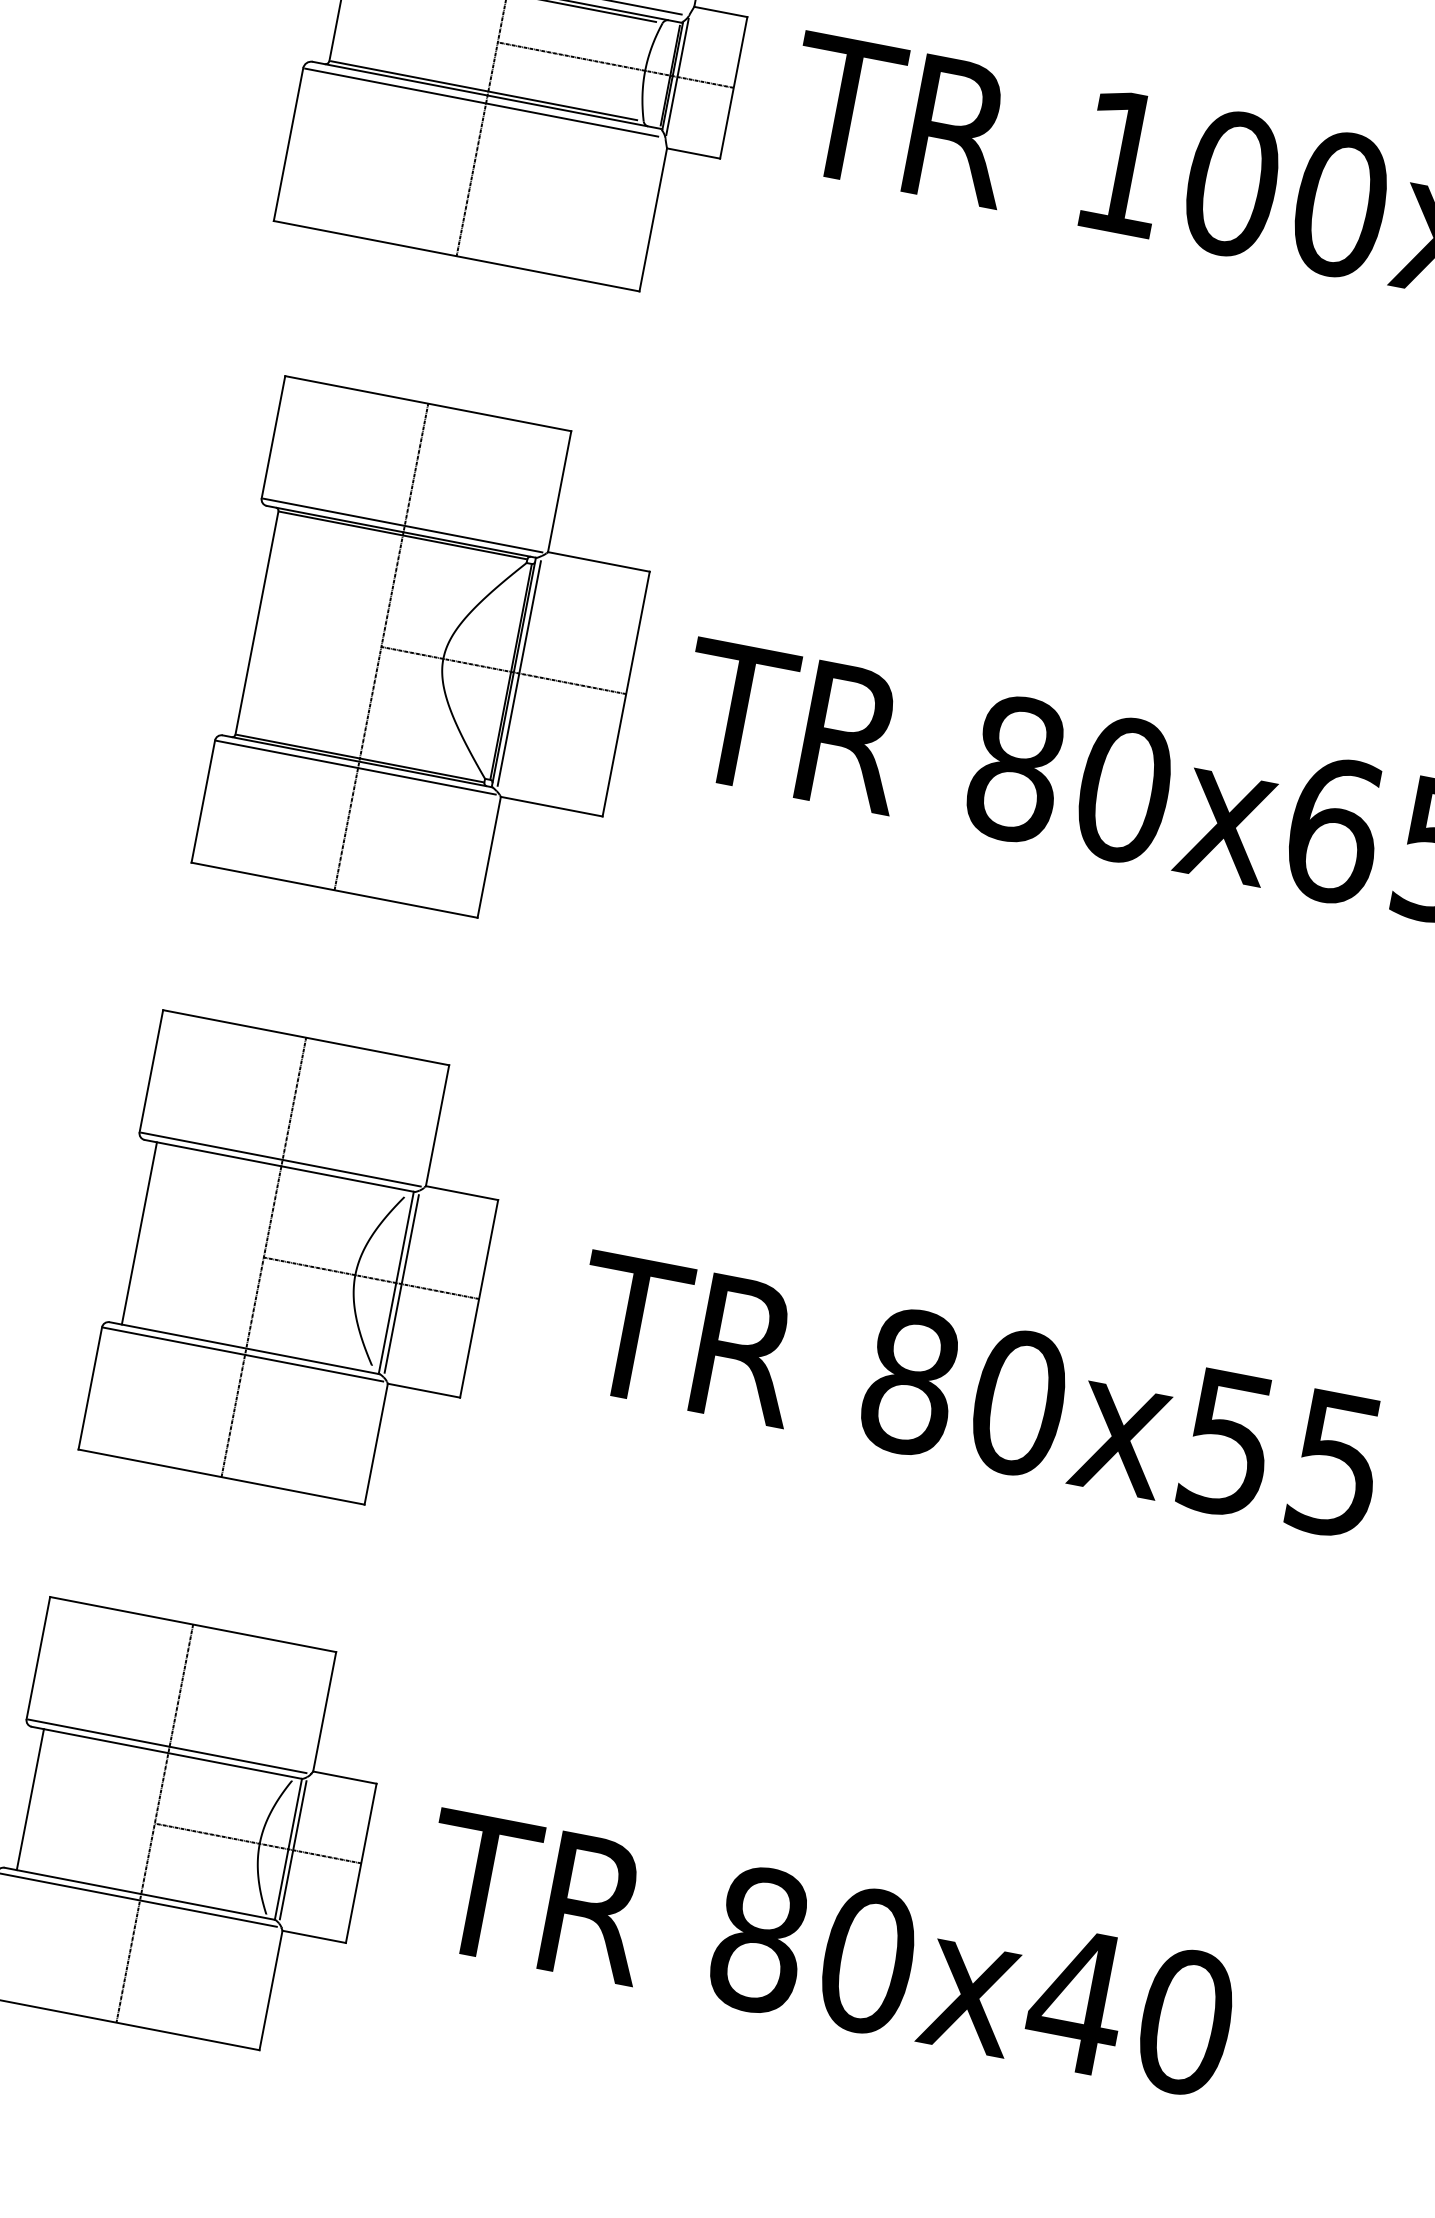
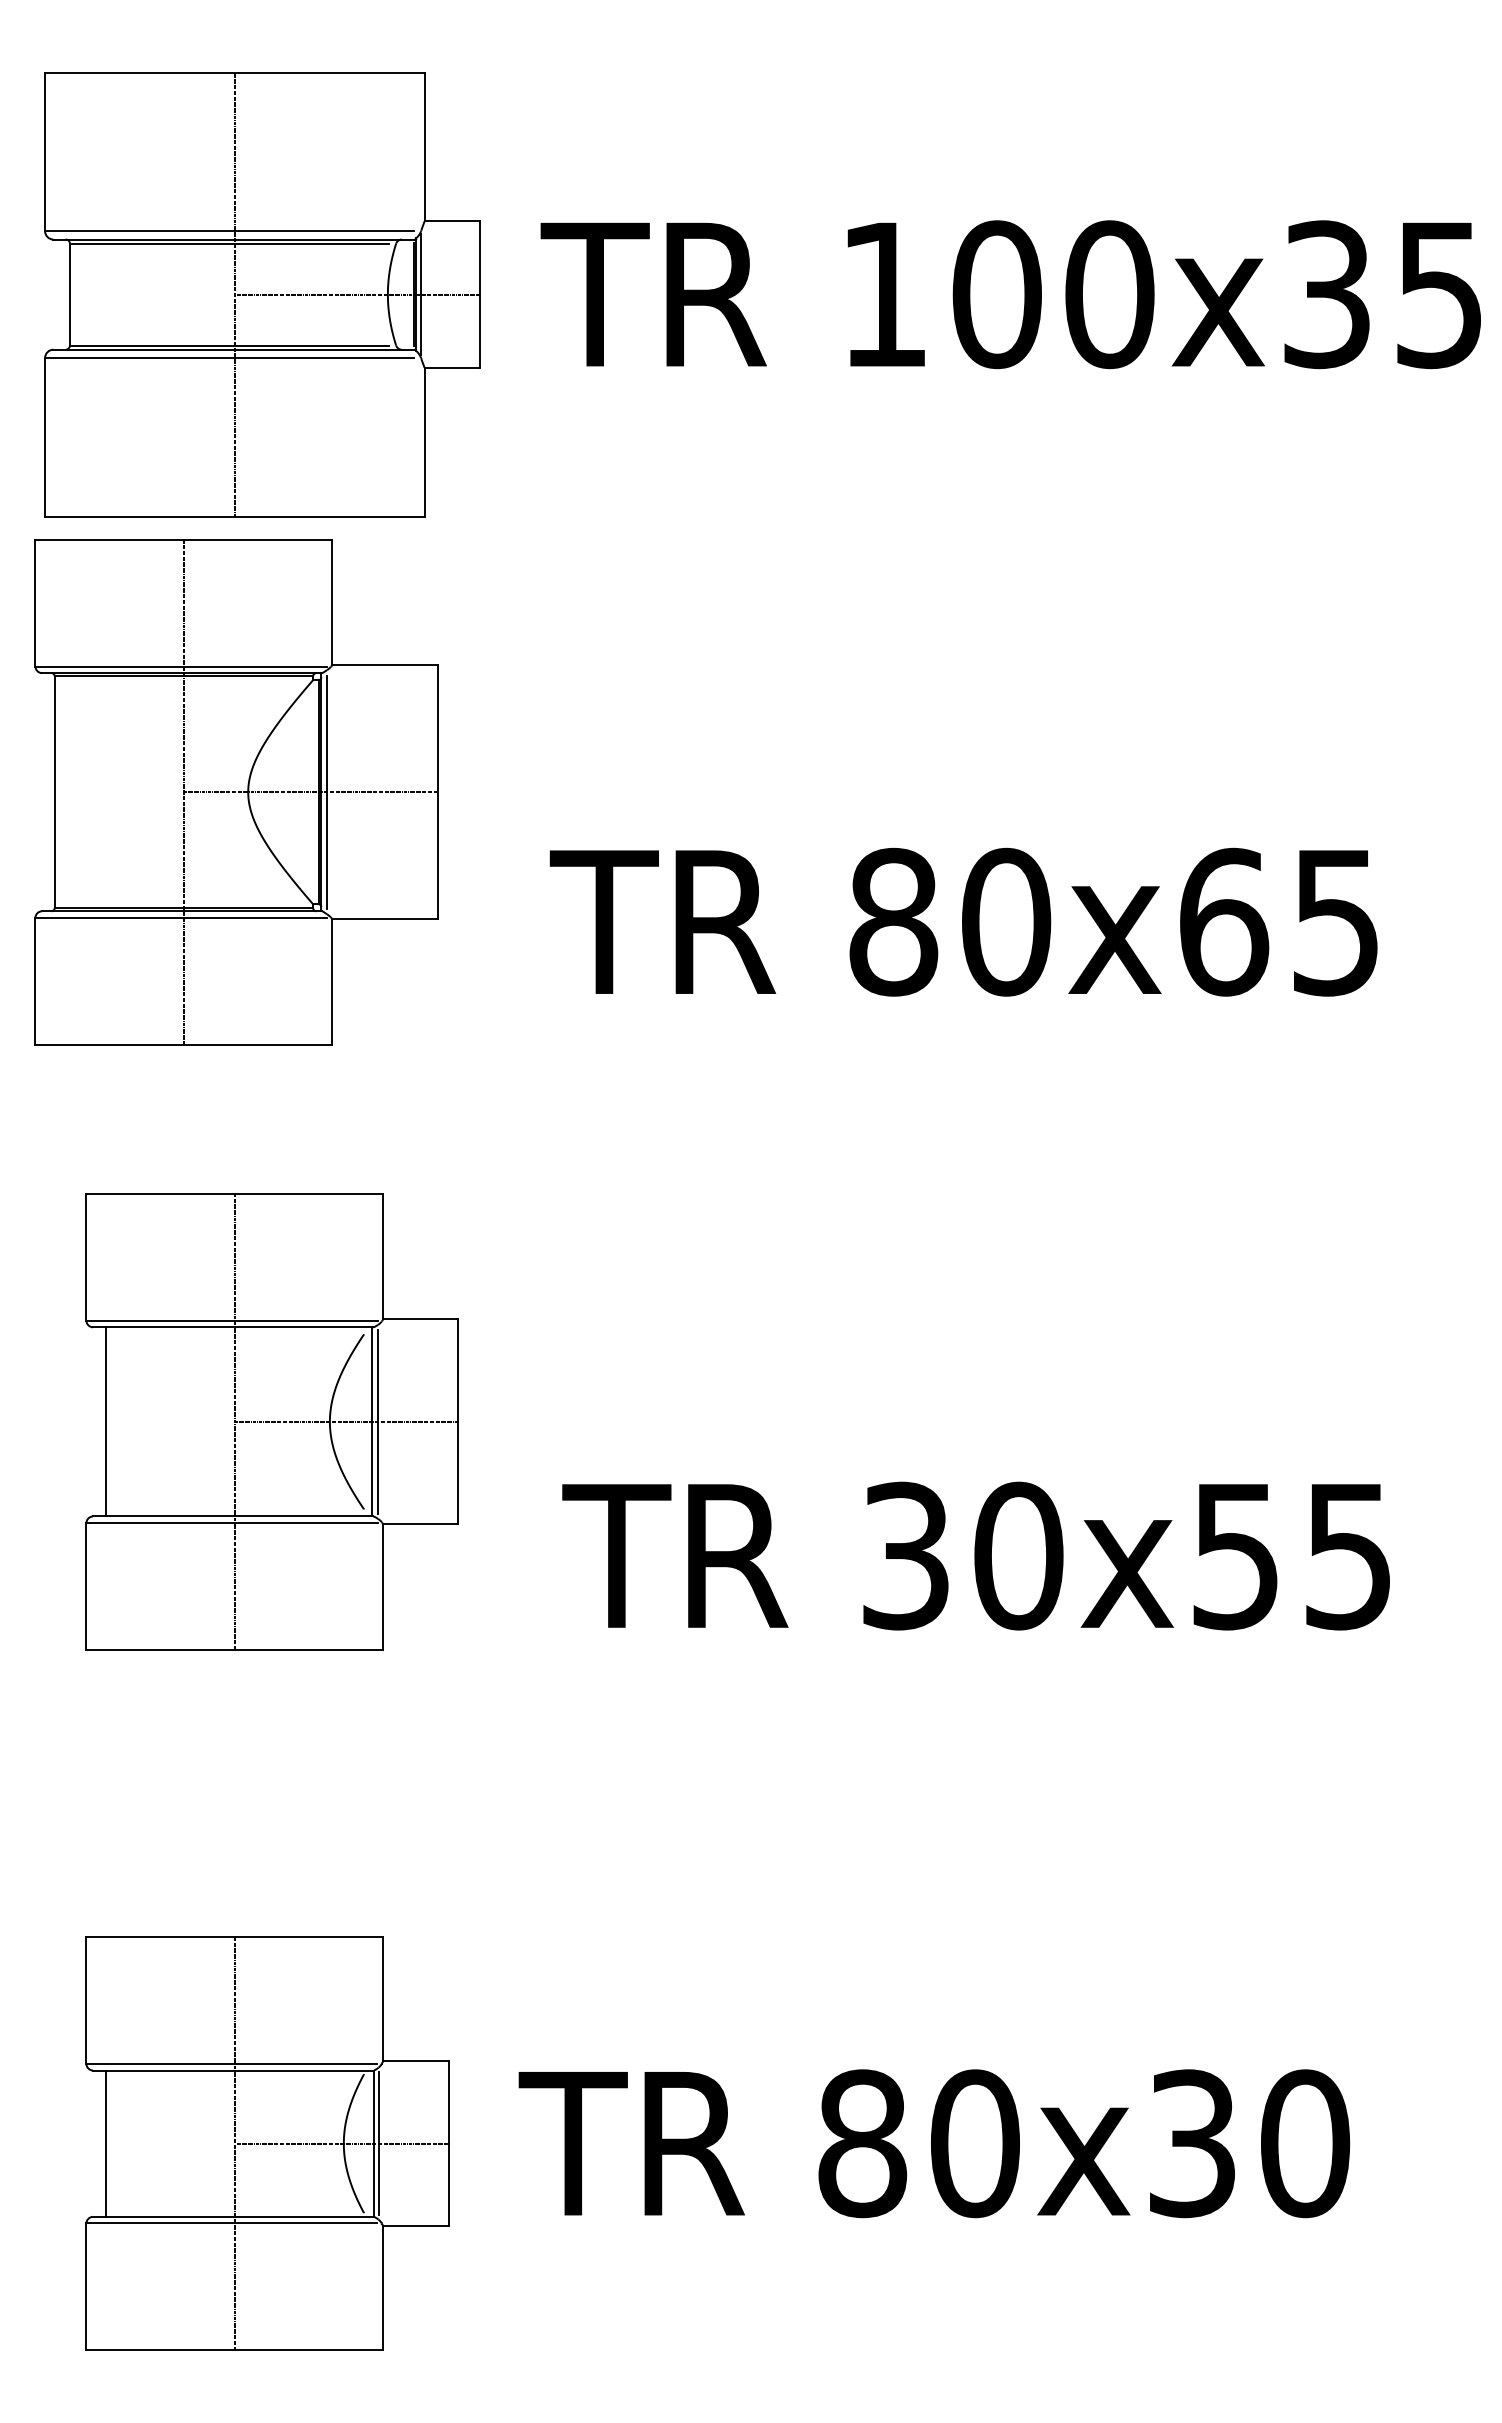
part: (432, 657) -> (236, 792), moved
part: (299, 1263) -> (271, 1421), moved
text: (910, 1381) -> (906, 1555), 80x55 -> 30x55
text: (1077, 2001) -> (1192, 2143), 80x40 -> 80x30

